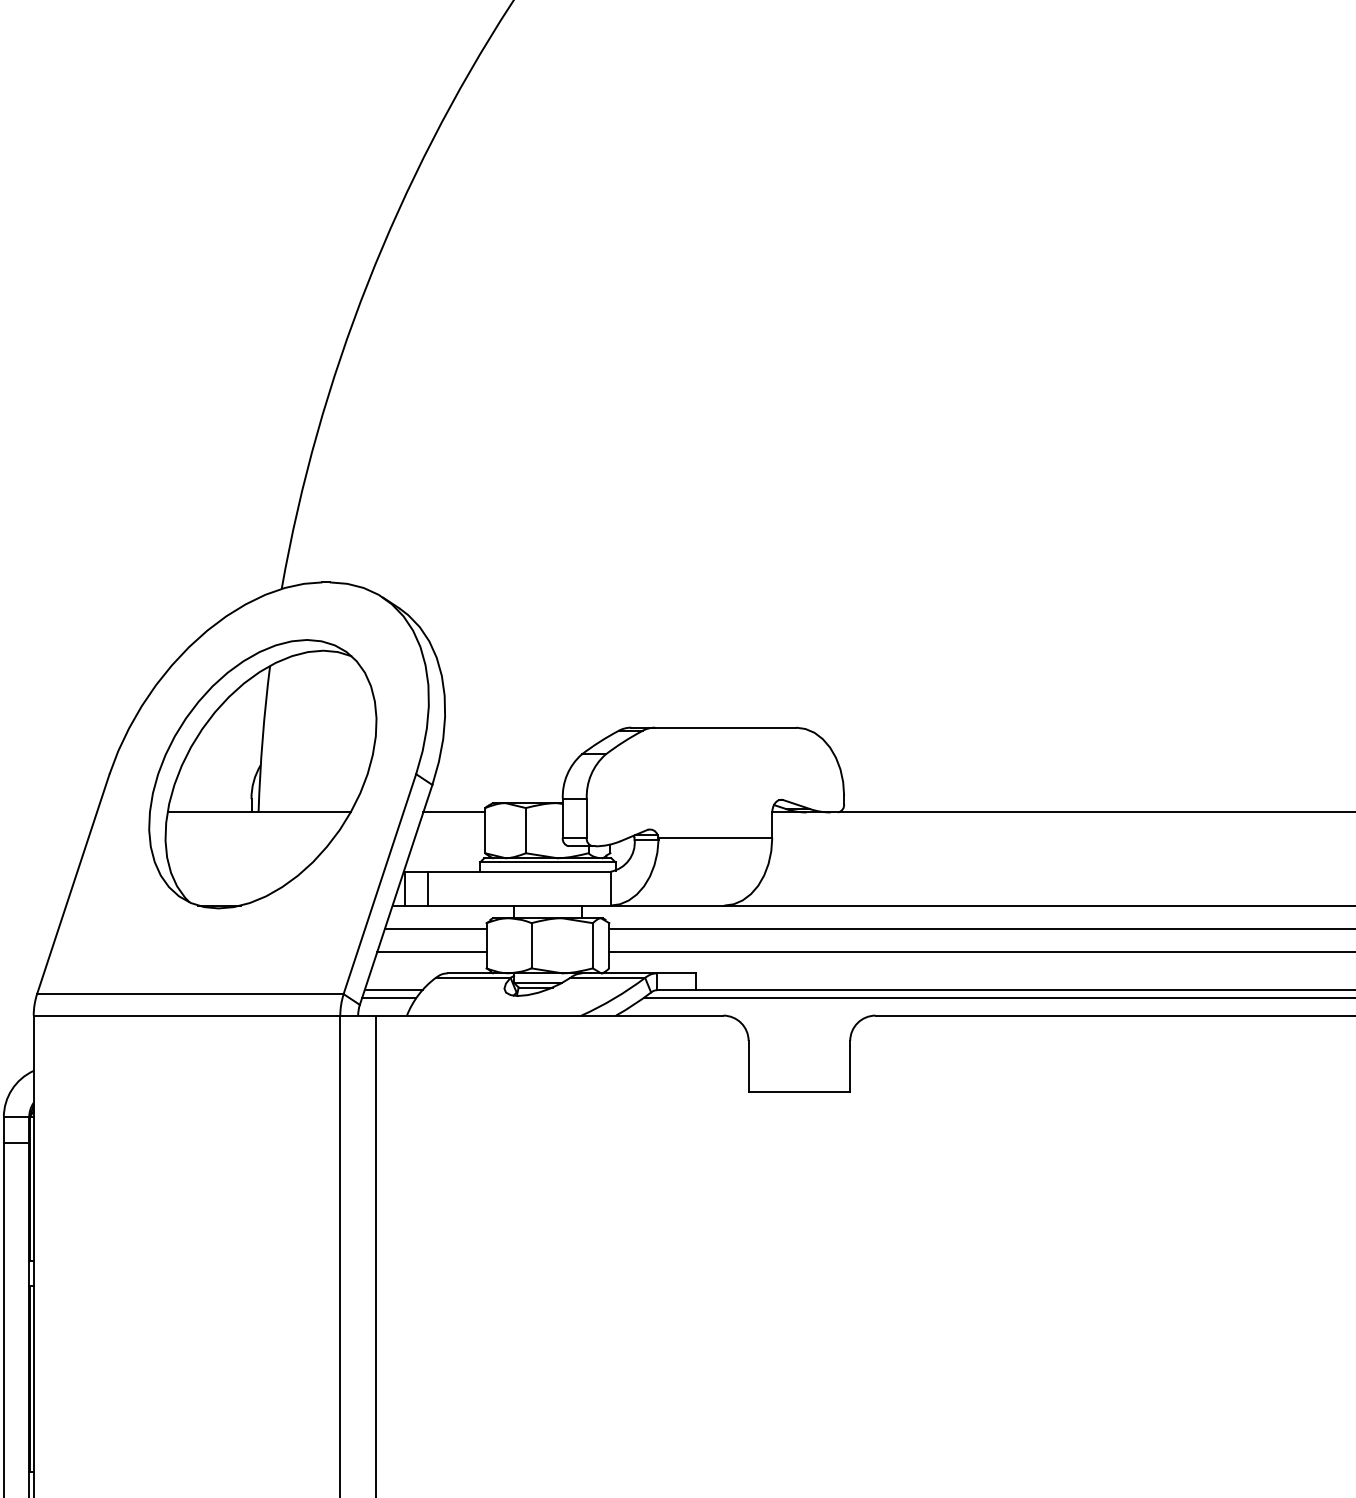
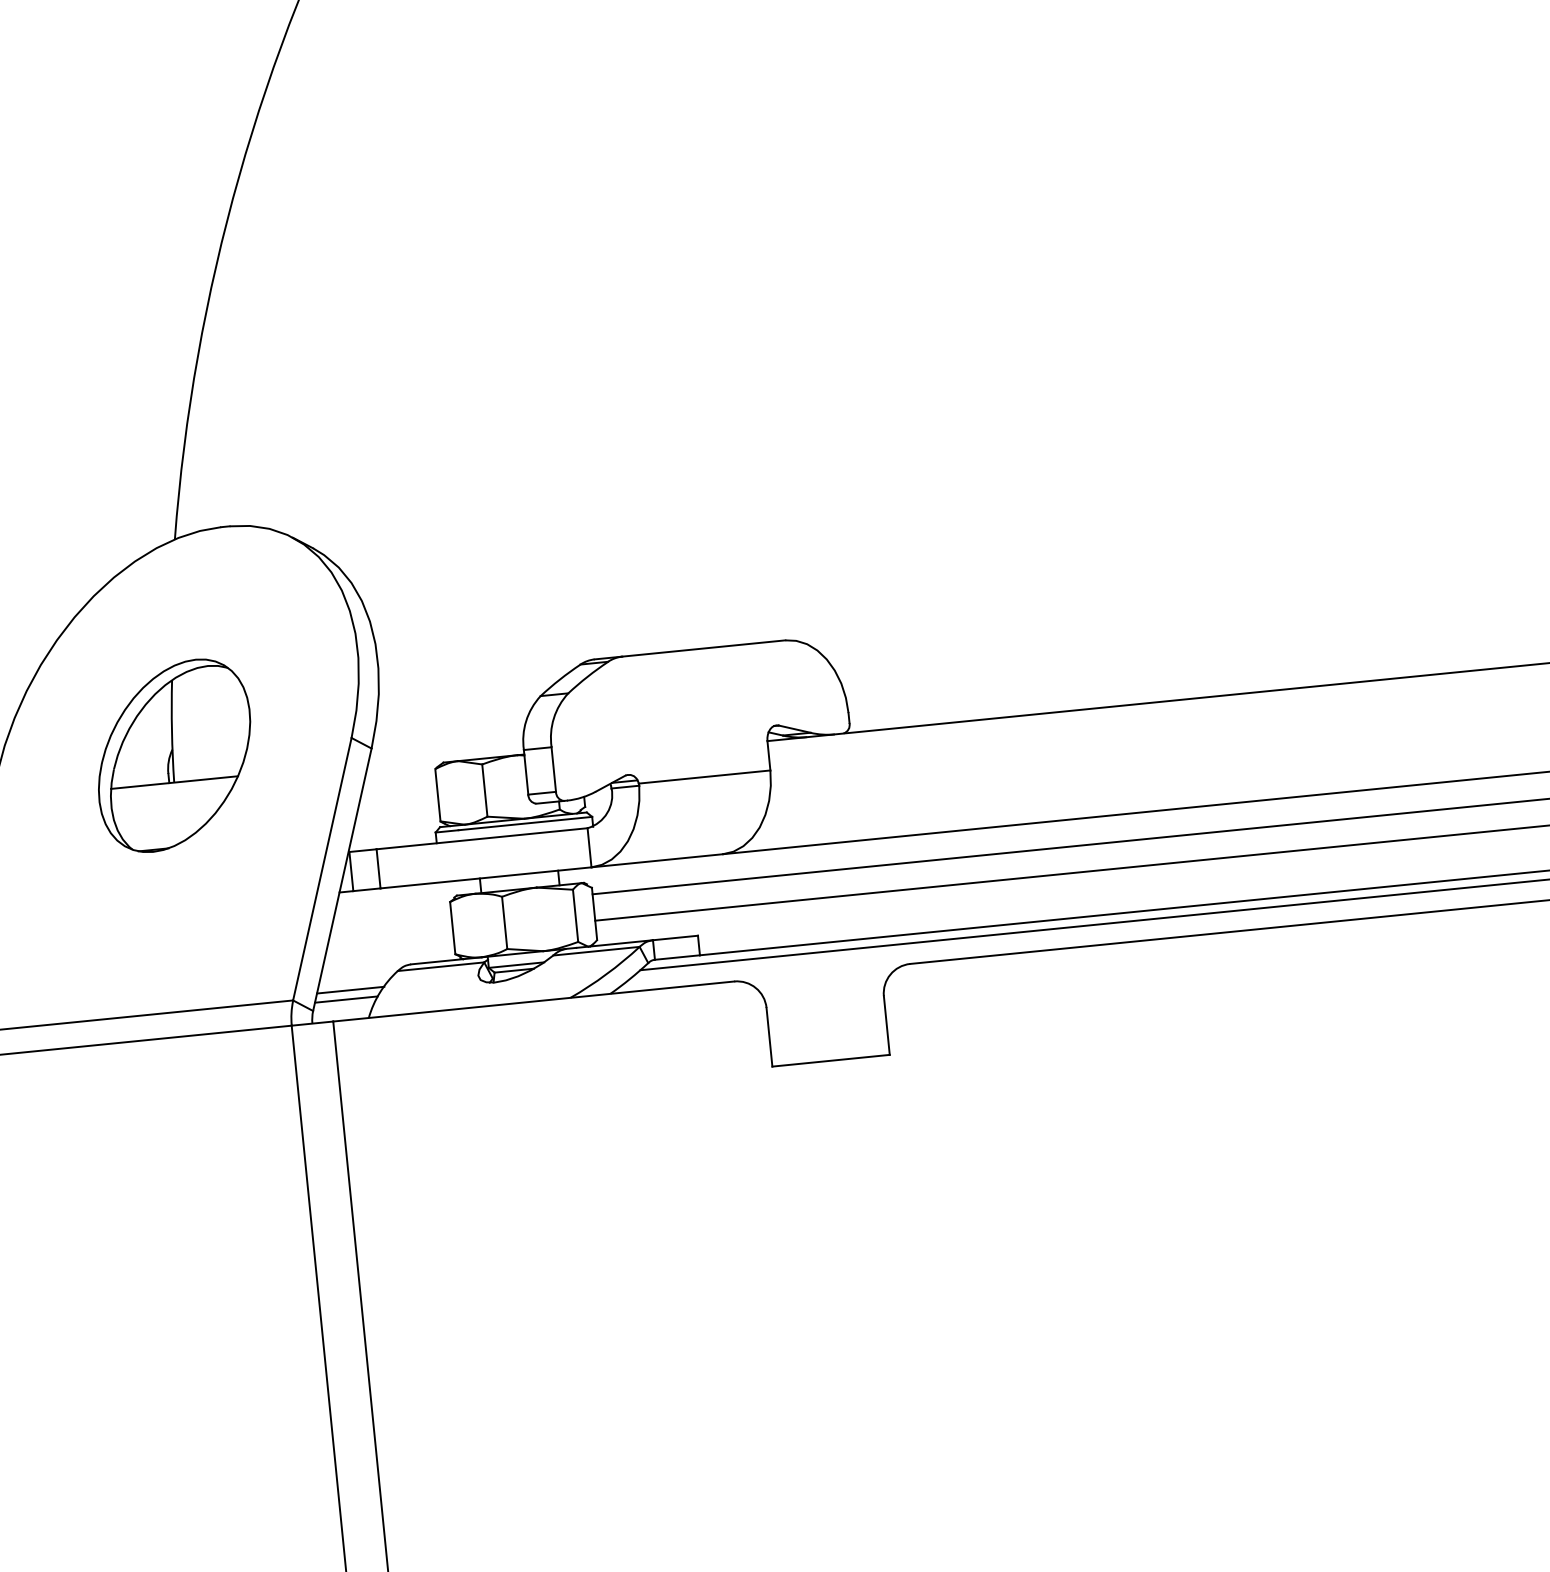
part: (262, 774) -> (174, 756), size x0.6
line: (454, 812) -> (400, 777), removed
line: (435, 928) -> (391, 914), removed
line: (431, 951) -> (389, 941), removed

